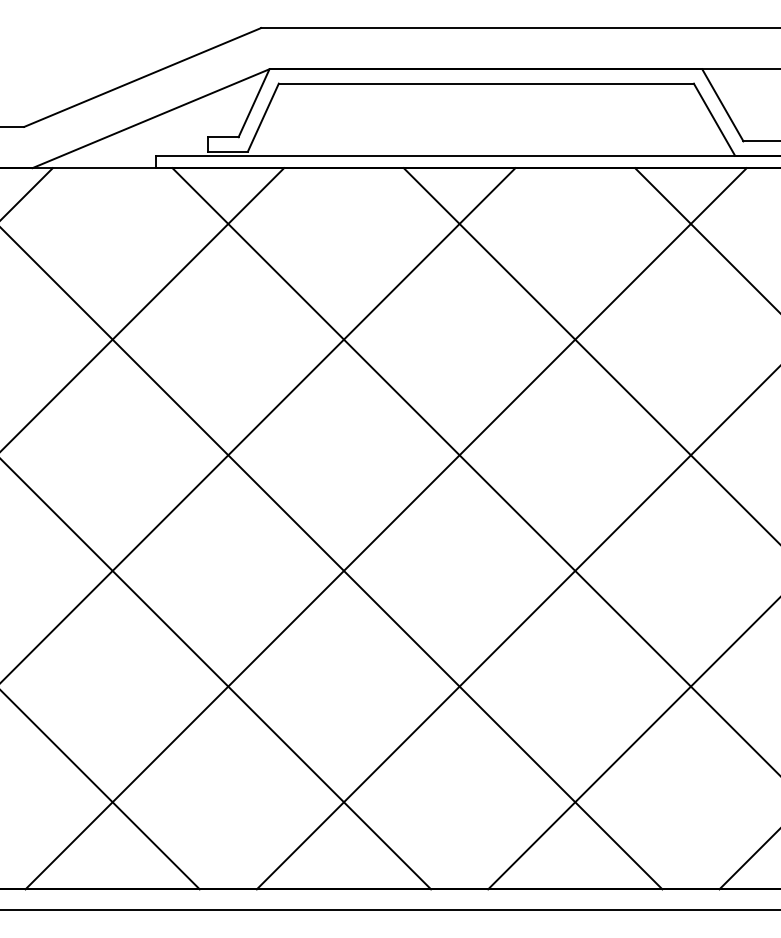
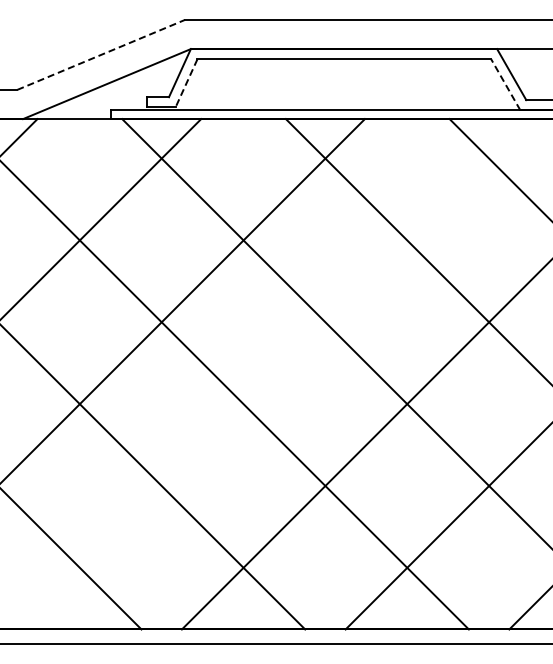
line: (143, 76) -> (101, 54), solid -> dashed
line: (263, 117) -> (186, 83), solid -> dashed
line: (714, 119) -> (505, 84), solid -> dashed
line: (386, 529) -> (273, 374), removed

